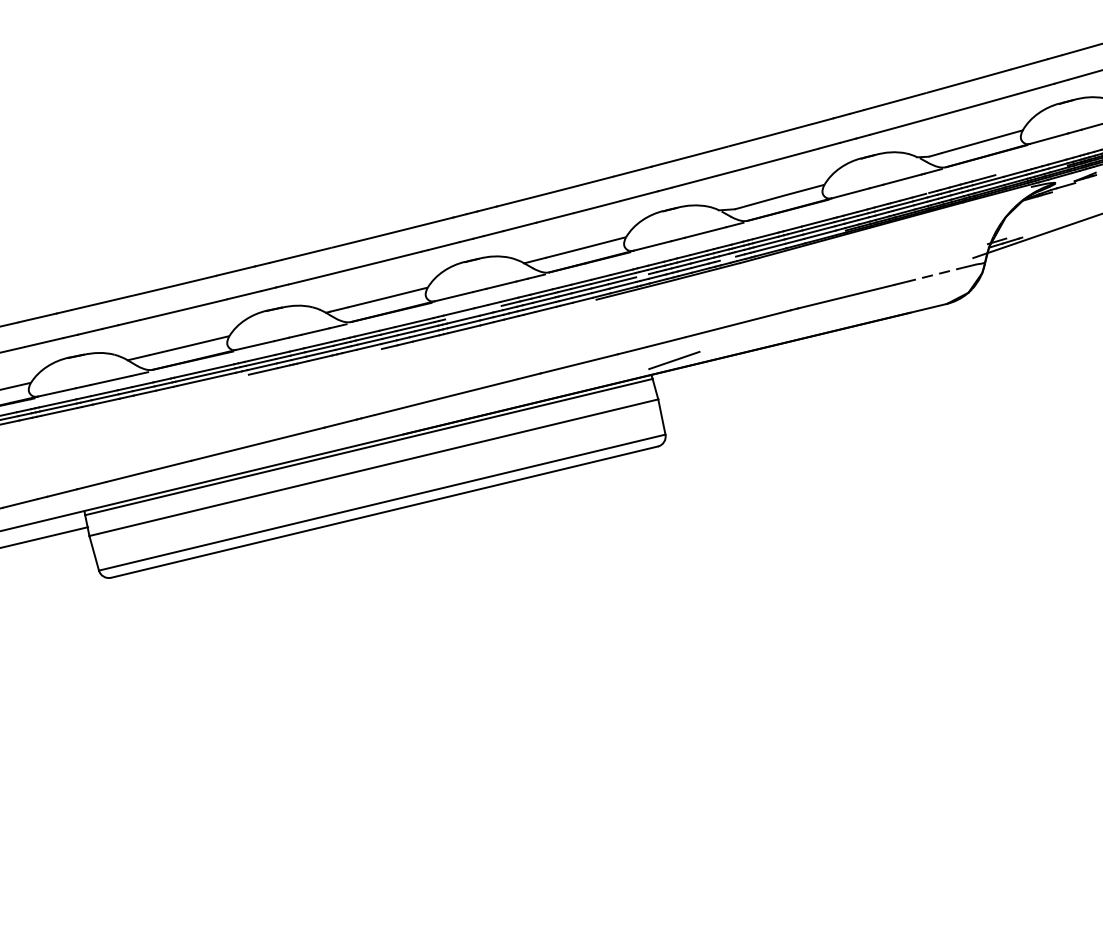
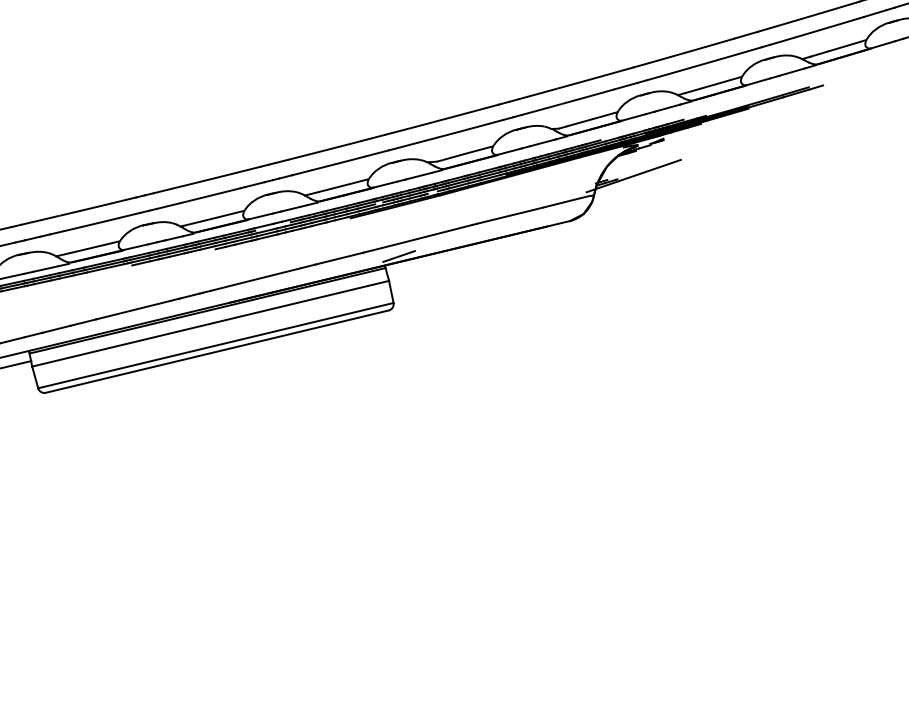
line: (934, 274) -> (562, 202), dashed -> solid

